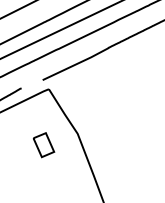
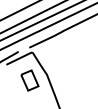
part: (42, 145) -> (29, 80), size x1.67

